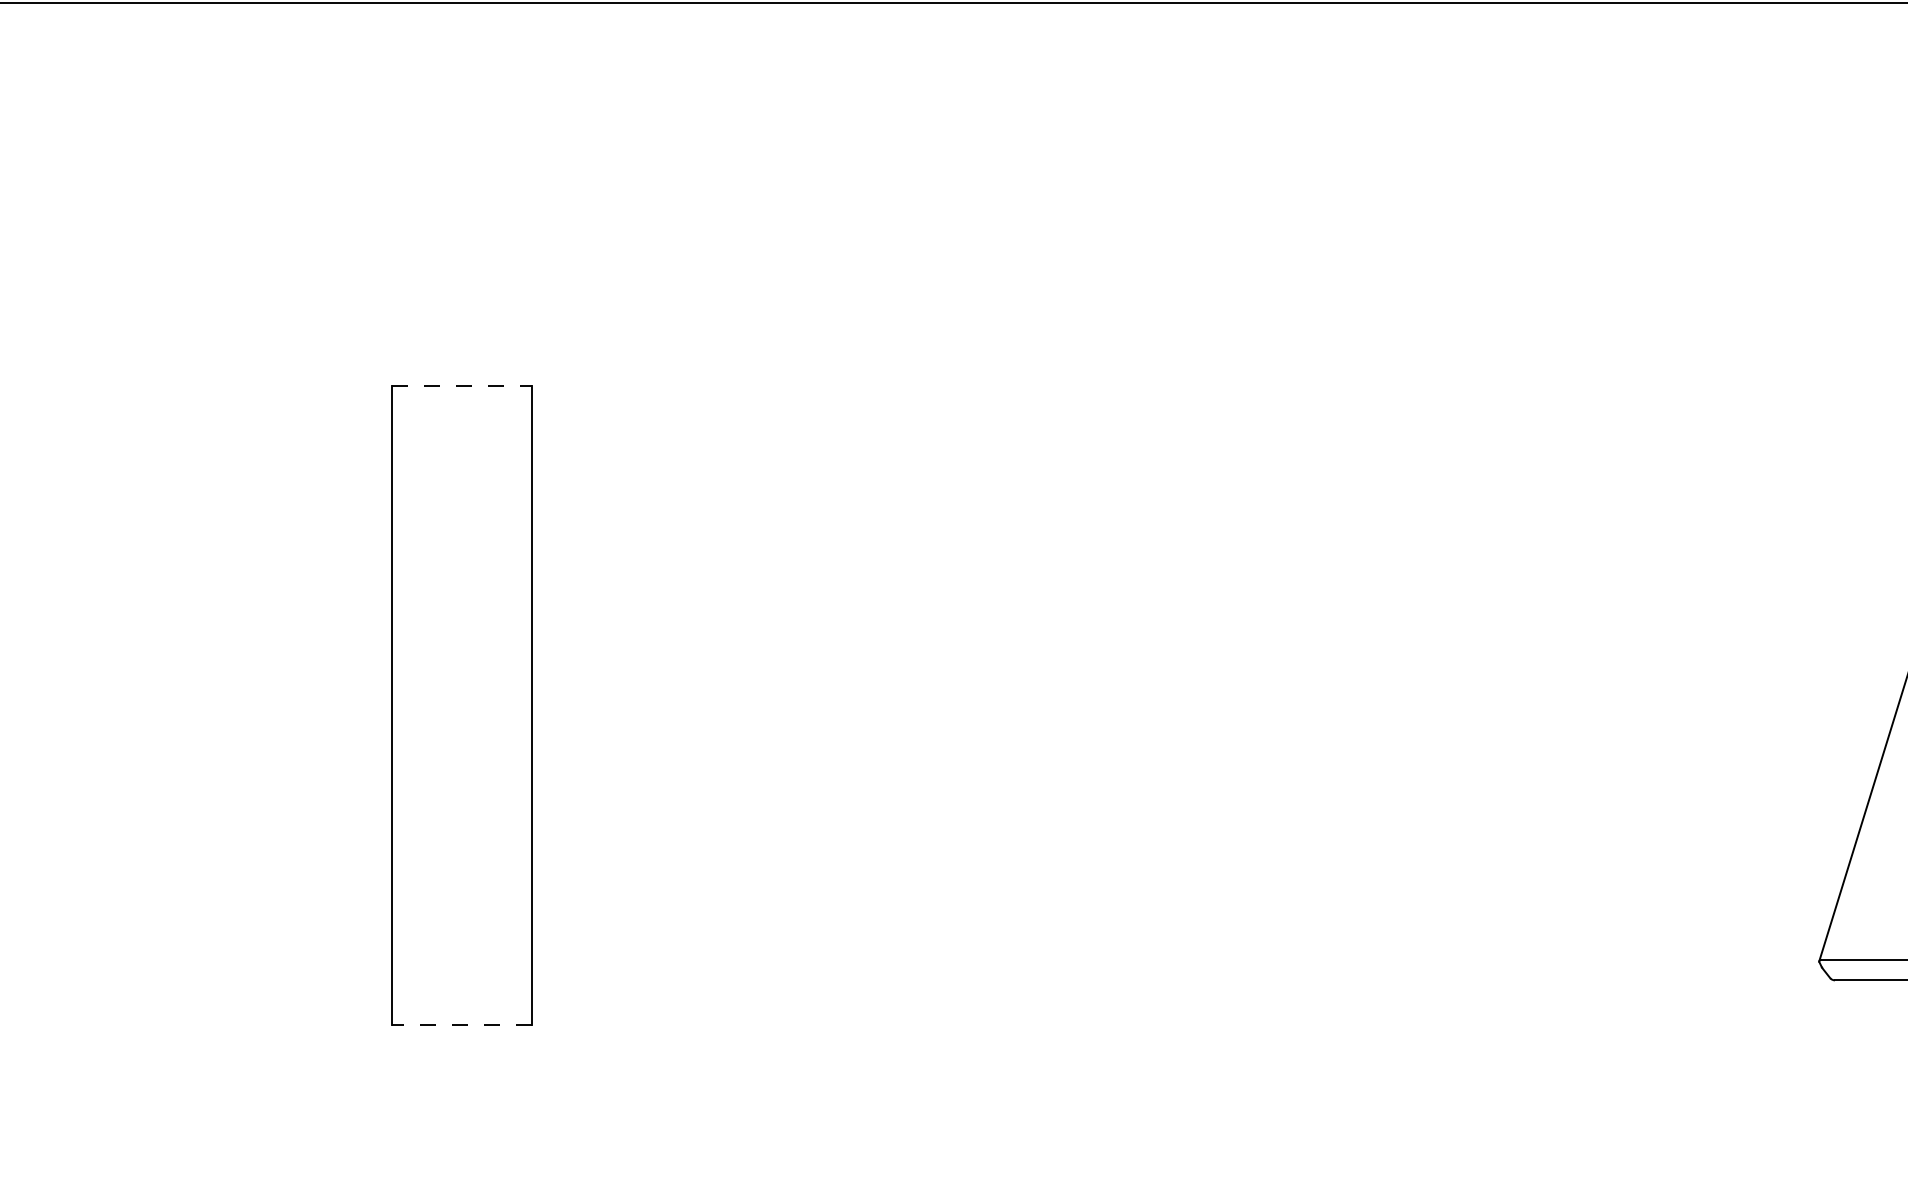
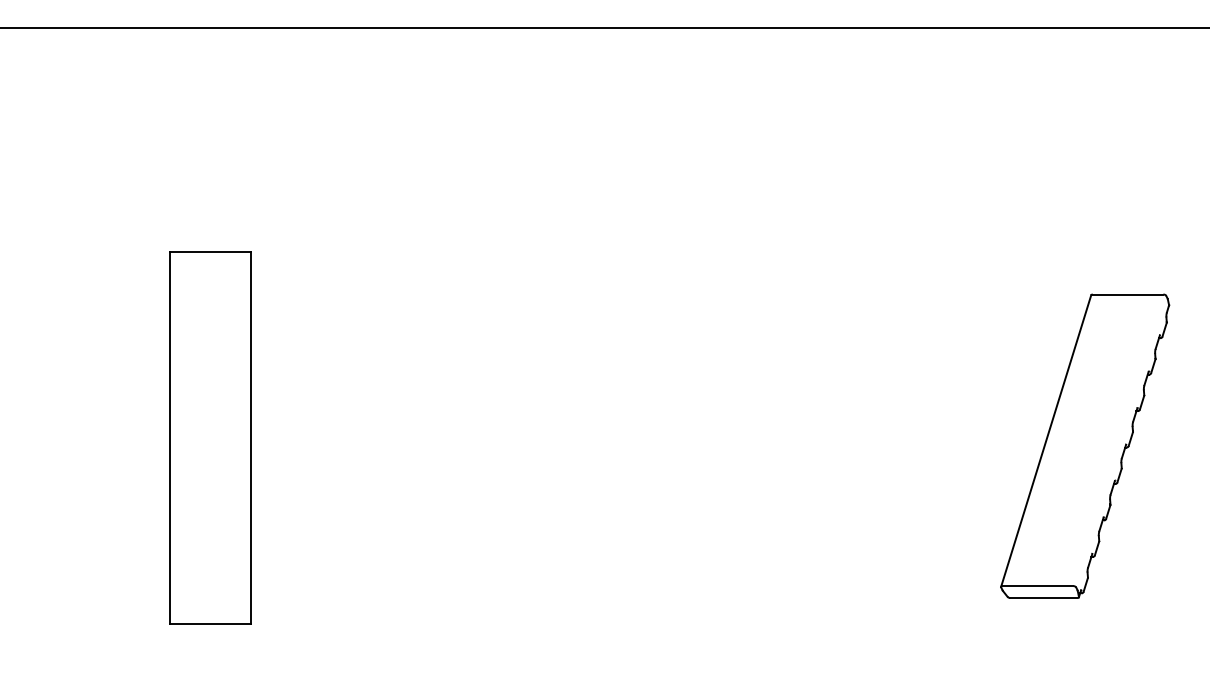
line: (462, 385) -> (210, 251), dashed -> solid
line: (462, 1025) -> (210, 624), dashed -> solid

